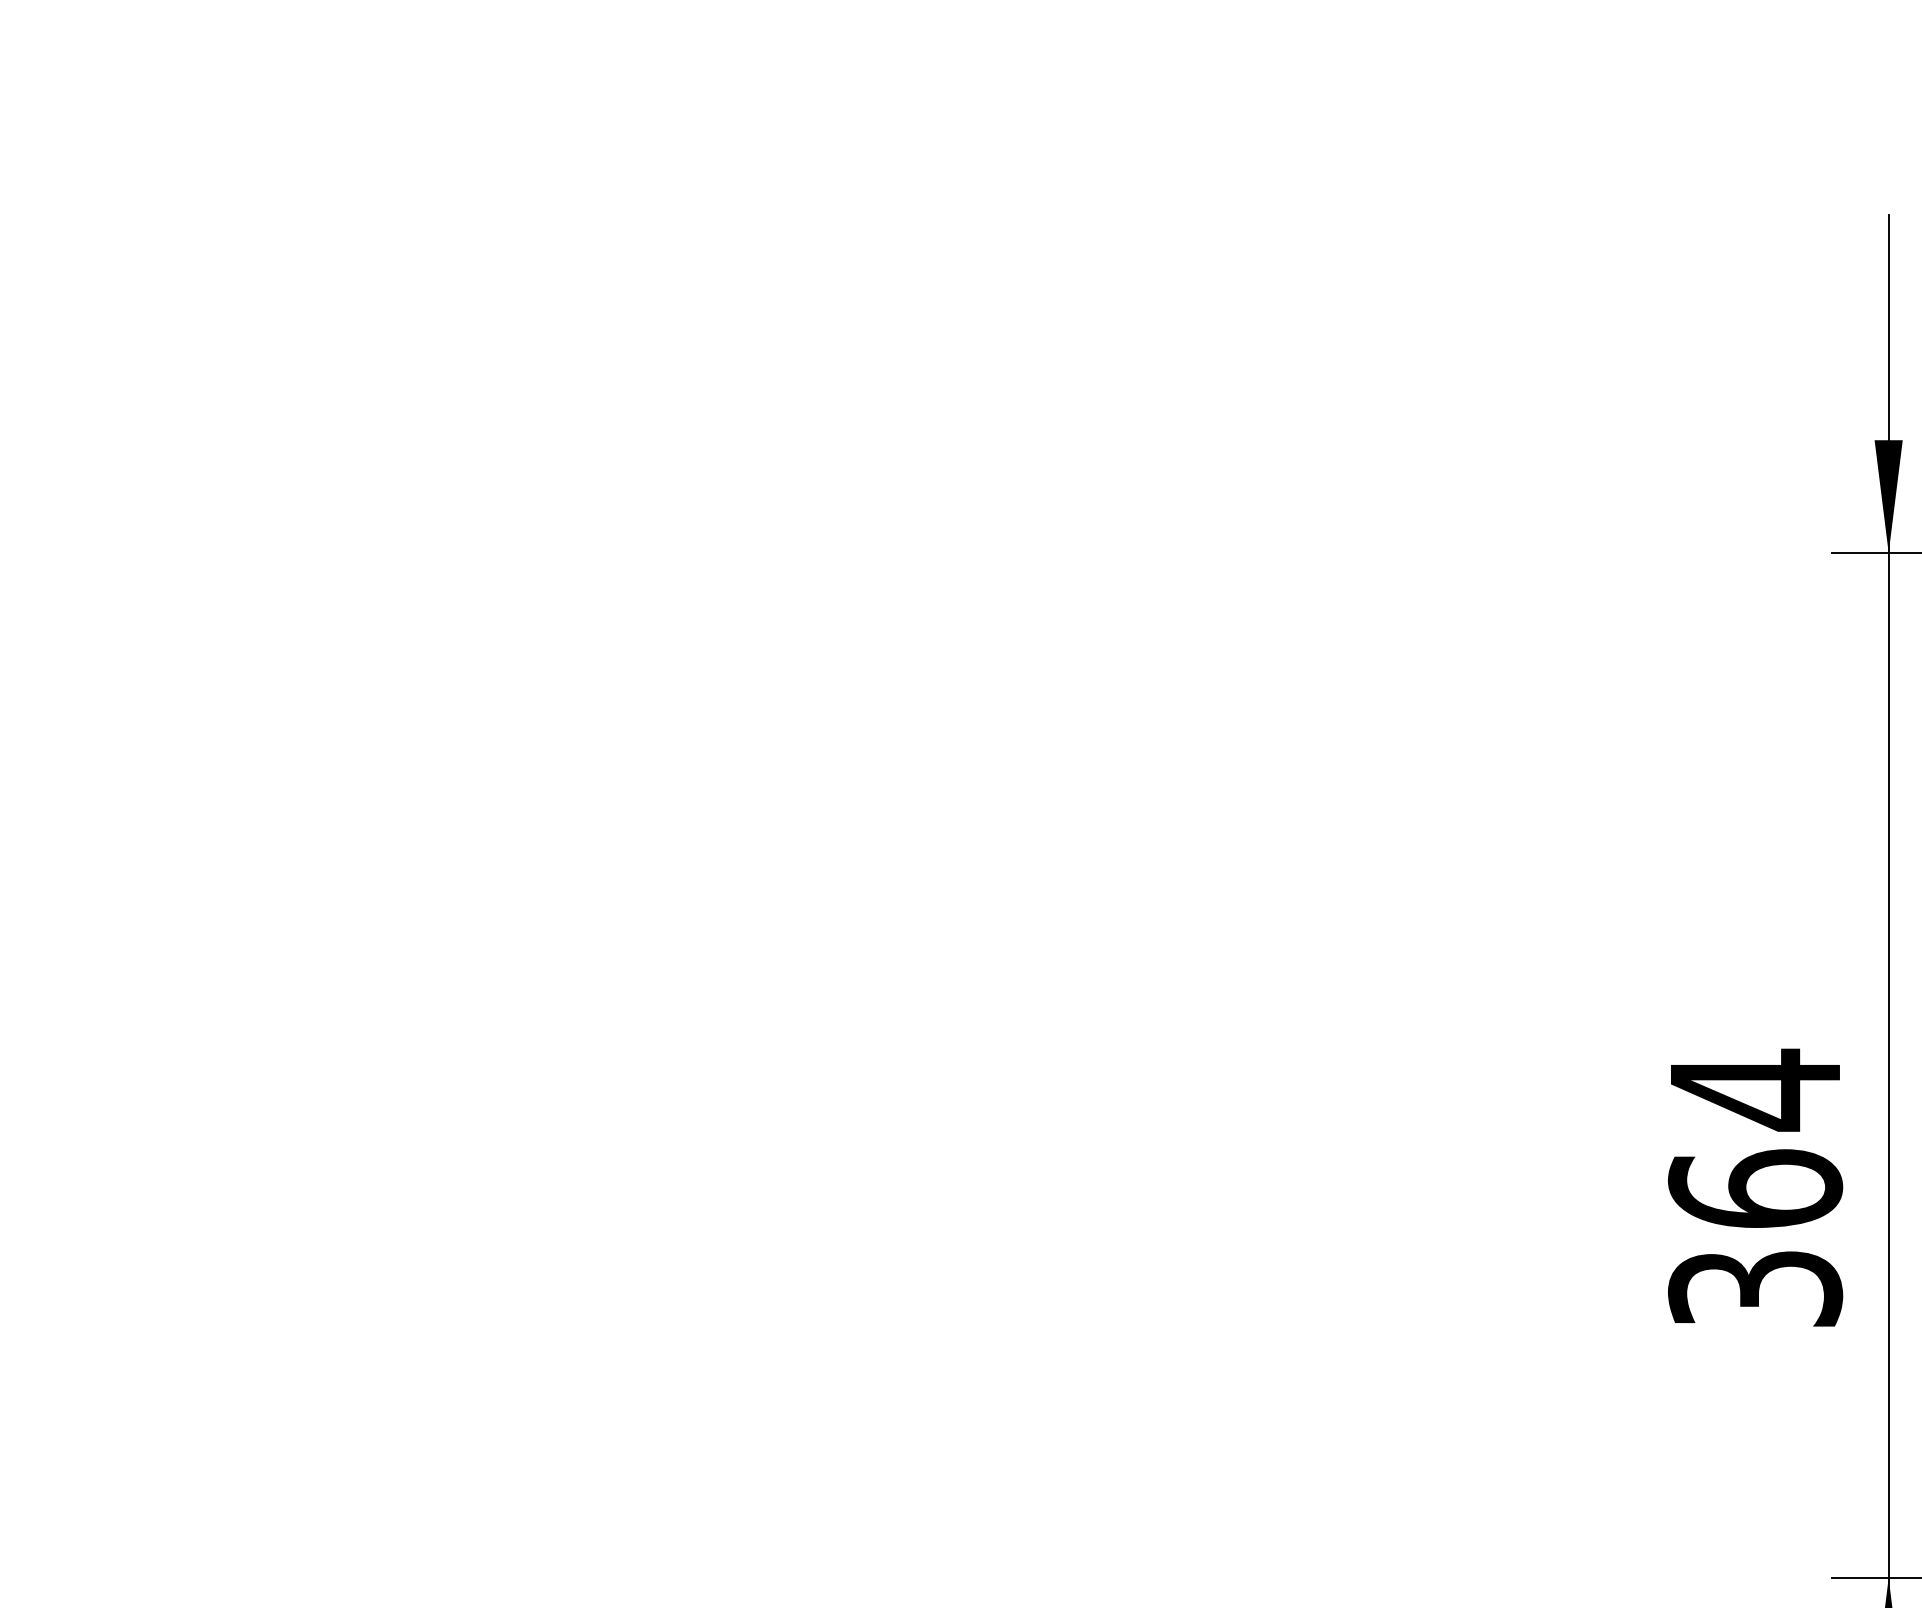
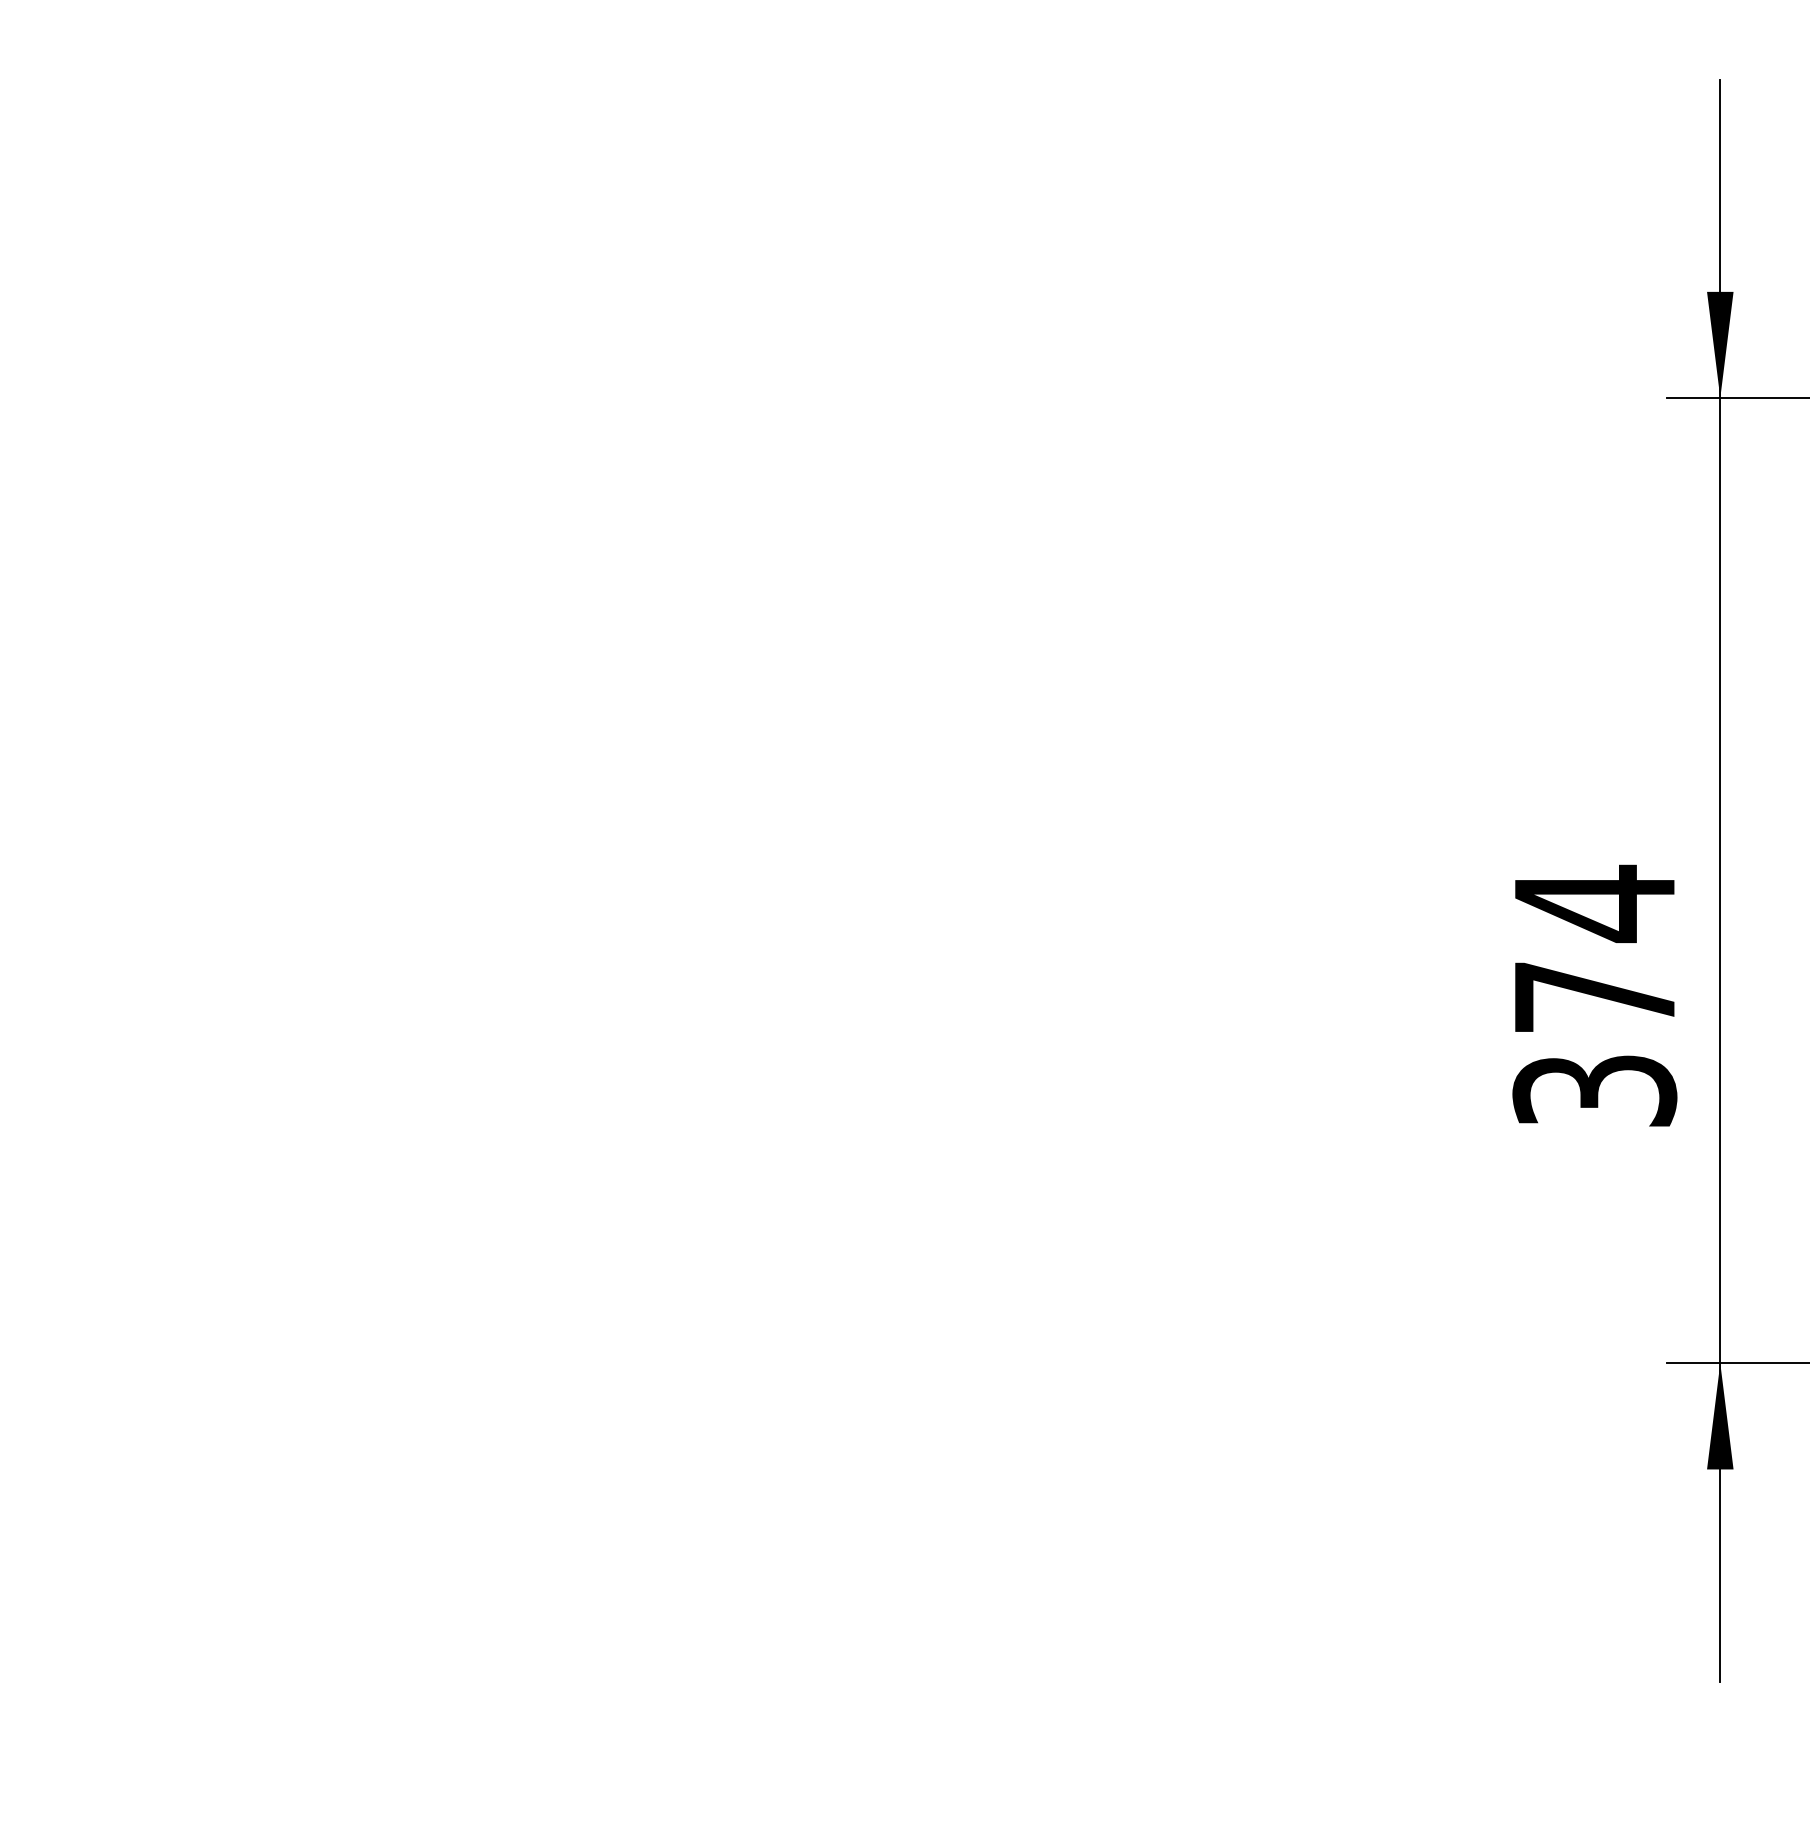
text: (1755, 1188) -> (1594, 996), 364 -> 374

